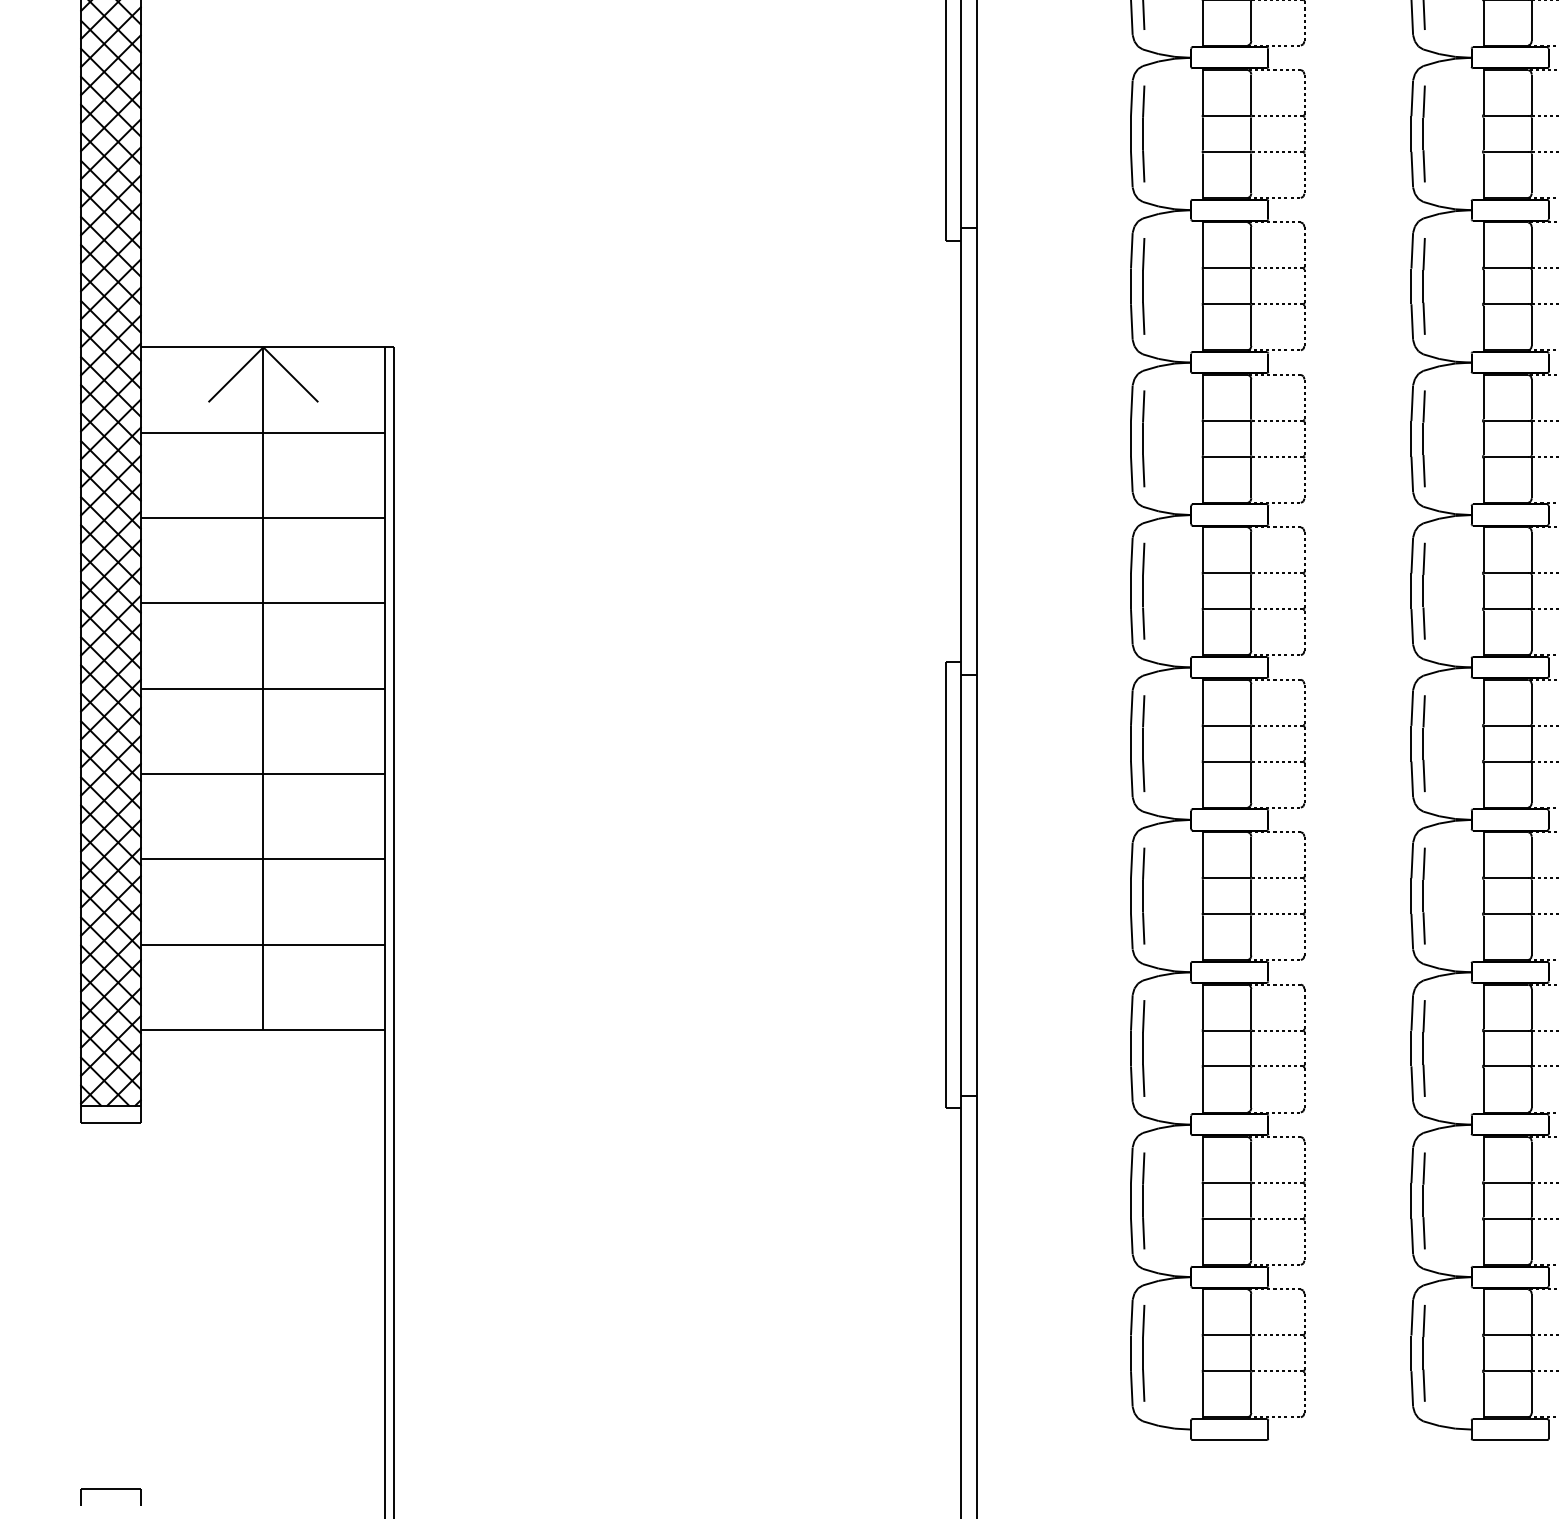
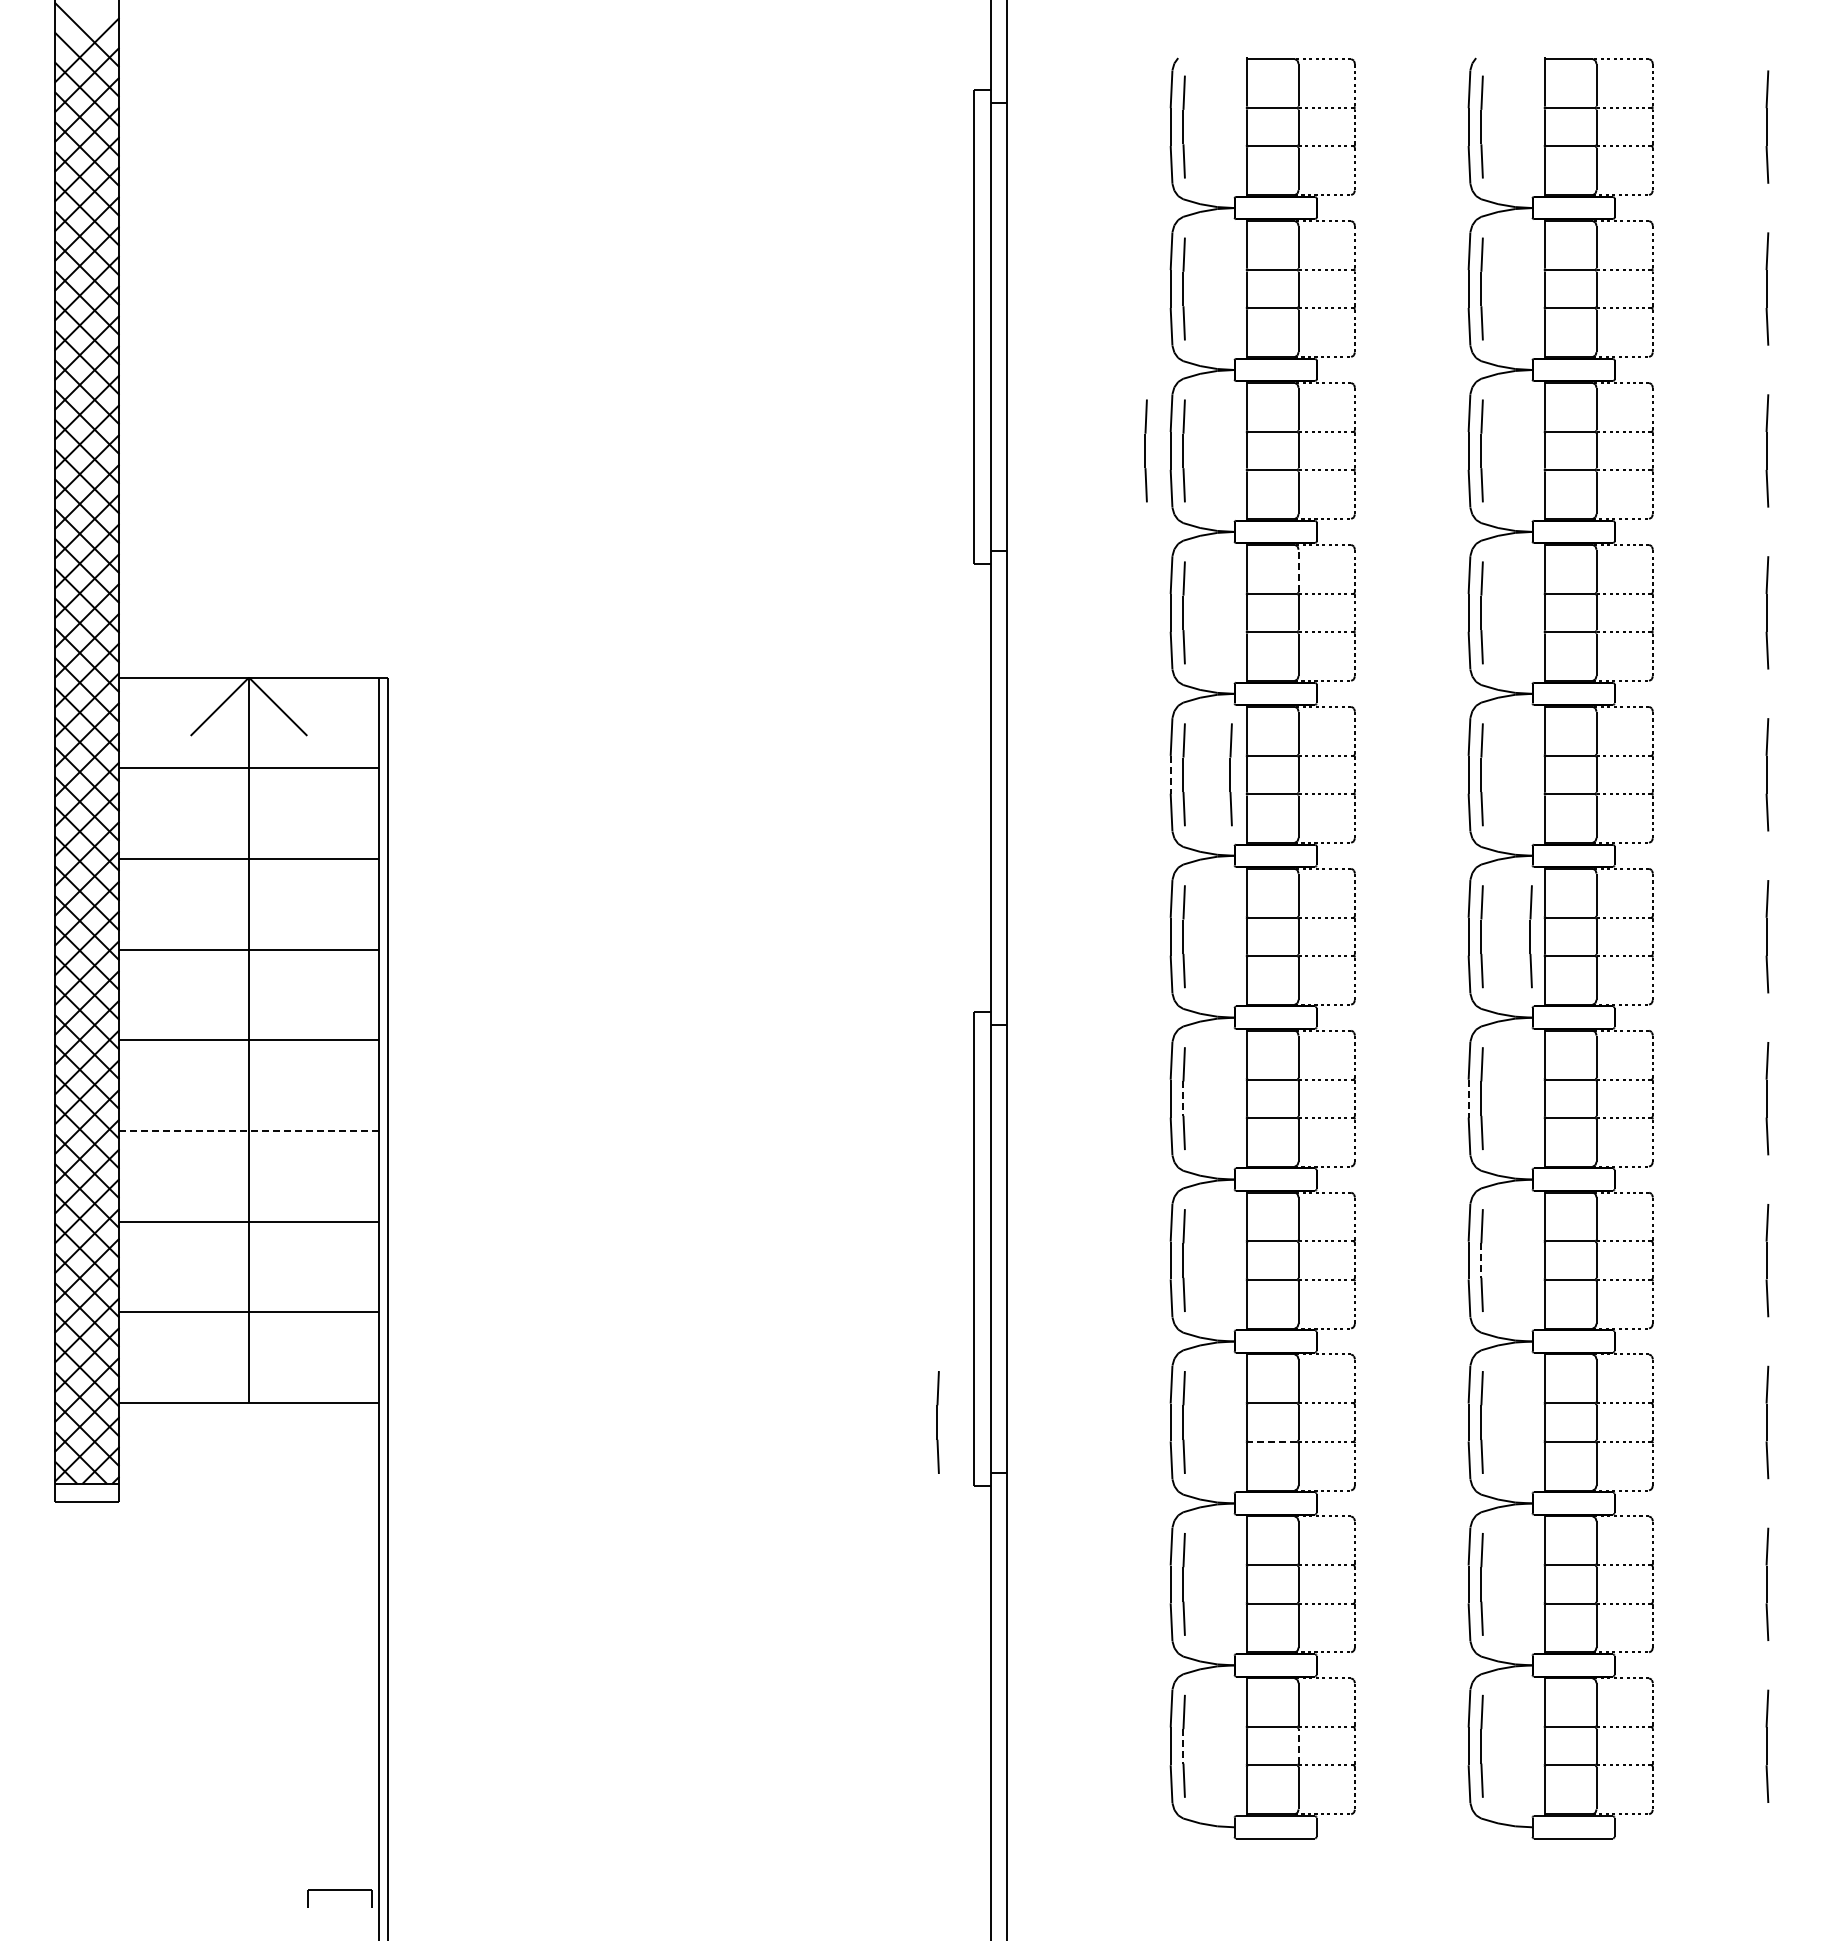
line: (1107, 133) -> (1145, 450), added
line: (1251, 246) -> (1298, 570), solid -> dashed
line: (1130, 438) -> (1170, 774), solid -> dashed
line: (1187, 438) -> (1230, 774), added
line: (1469, 591) -> (1530, 936), added
line: (1411, 743) -> (1468, 1098), solid -> dashed
line: (1143, 744) -> (1183, 1099), solid -> dashed
line: (262, 773) -> (248, 1130), solid -> dashed
line: (1423, 896) -> (1481, 1261), solid -> dashed
line: (911, 1048) -> (937, 1422), added
line: (1225, 1066) -> (1271, 1441), solid -> dashed
line: (1251, 1352) -> (1298, 1745), solid -> dashed
line: (1143, 1353) -> (1183, 1746), solid -> dashed
part: (110, 1489) -> (339, 1890), moved

